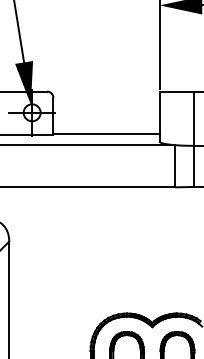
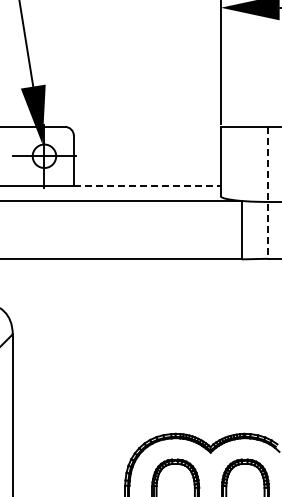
line: (106, 133) -> (147, 185), solid -> dashed
line: (193, 139) -> (267, 192), solid -> dashed

